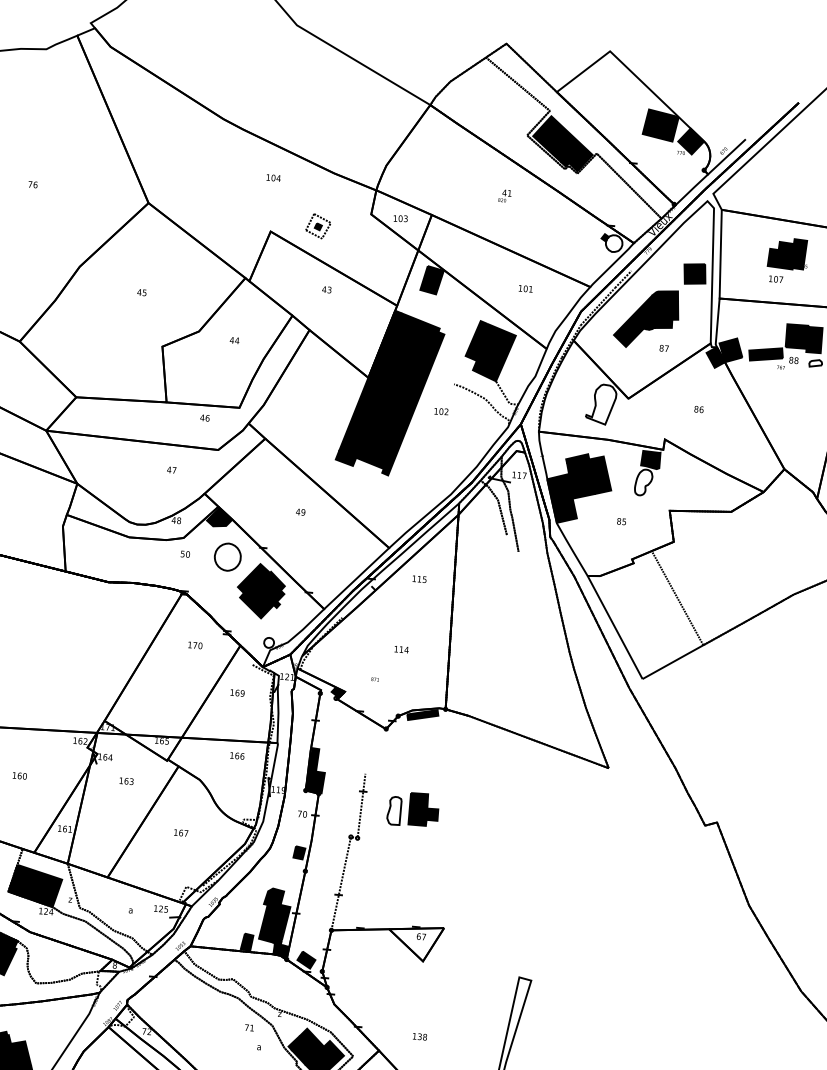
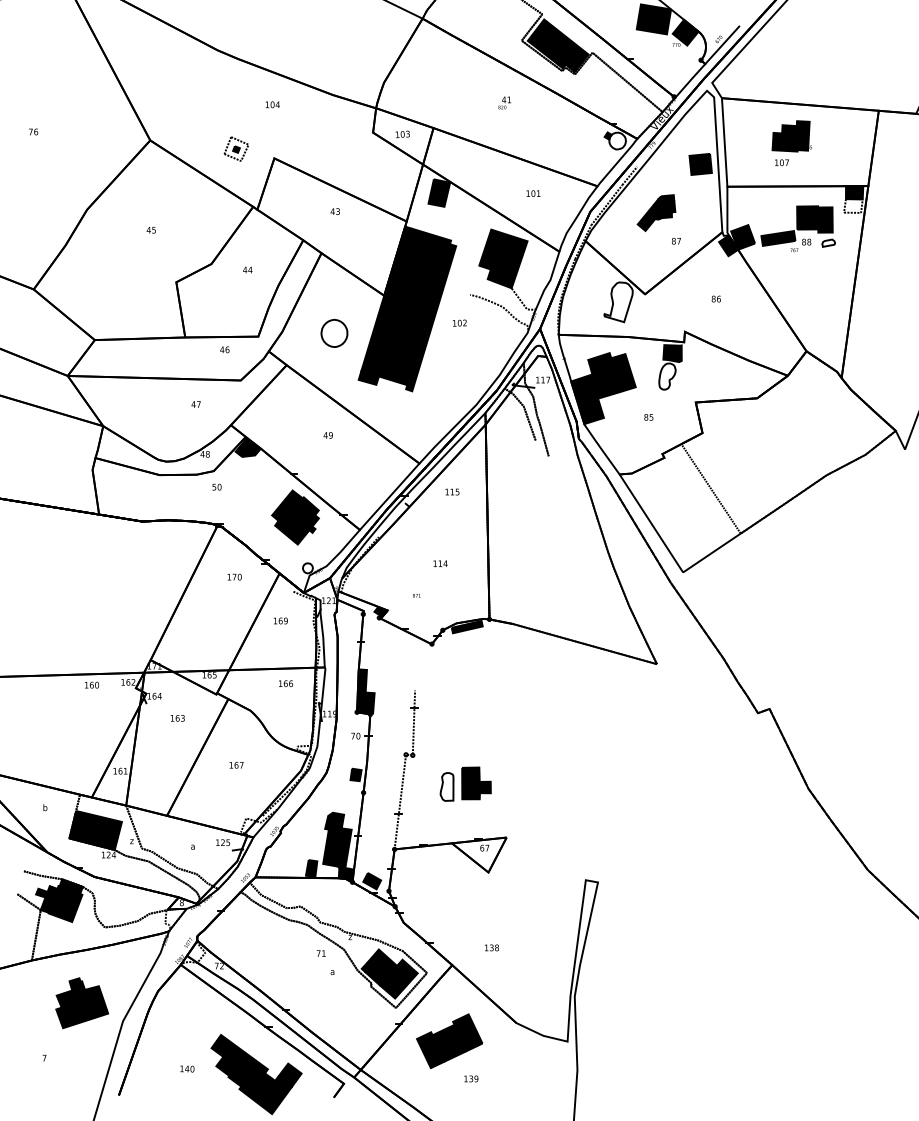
part: (317, 225) -> (235, 148), moved
part: (646, 318) -> (656, 212), size x0.6
part: (227, 556) -> (334, 332), moved
text: (20, 775) -> (92, 684), moved
part: (413, 808) -> (465, 783), moved

